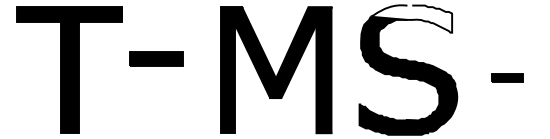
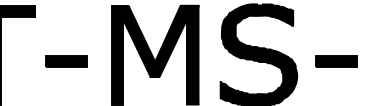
fill: (411, 18) -> (261, 14), added
part: (156, 58) -> (66, 60), moved
part: (507, 77) -> (336, 60), size x1.67

